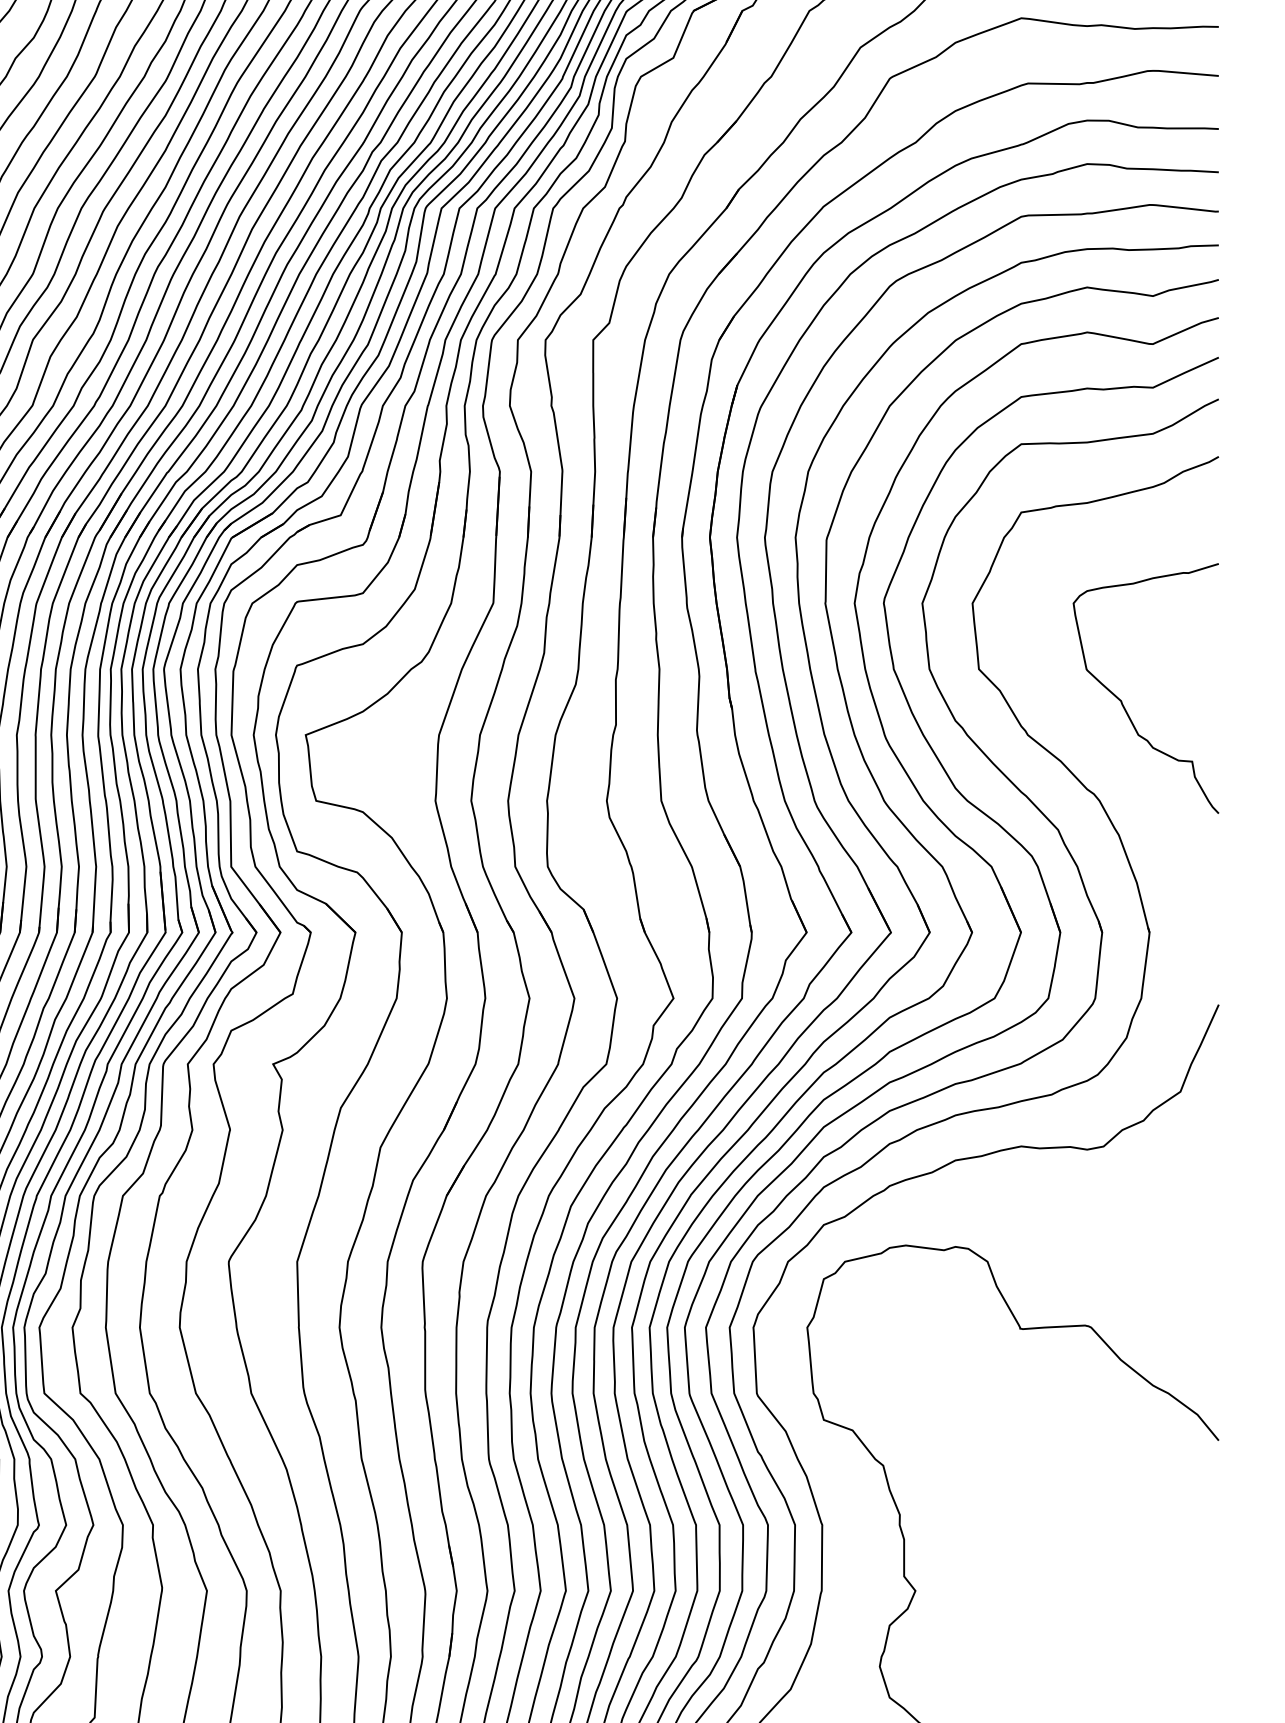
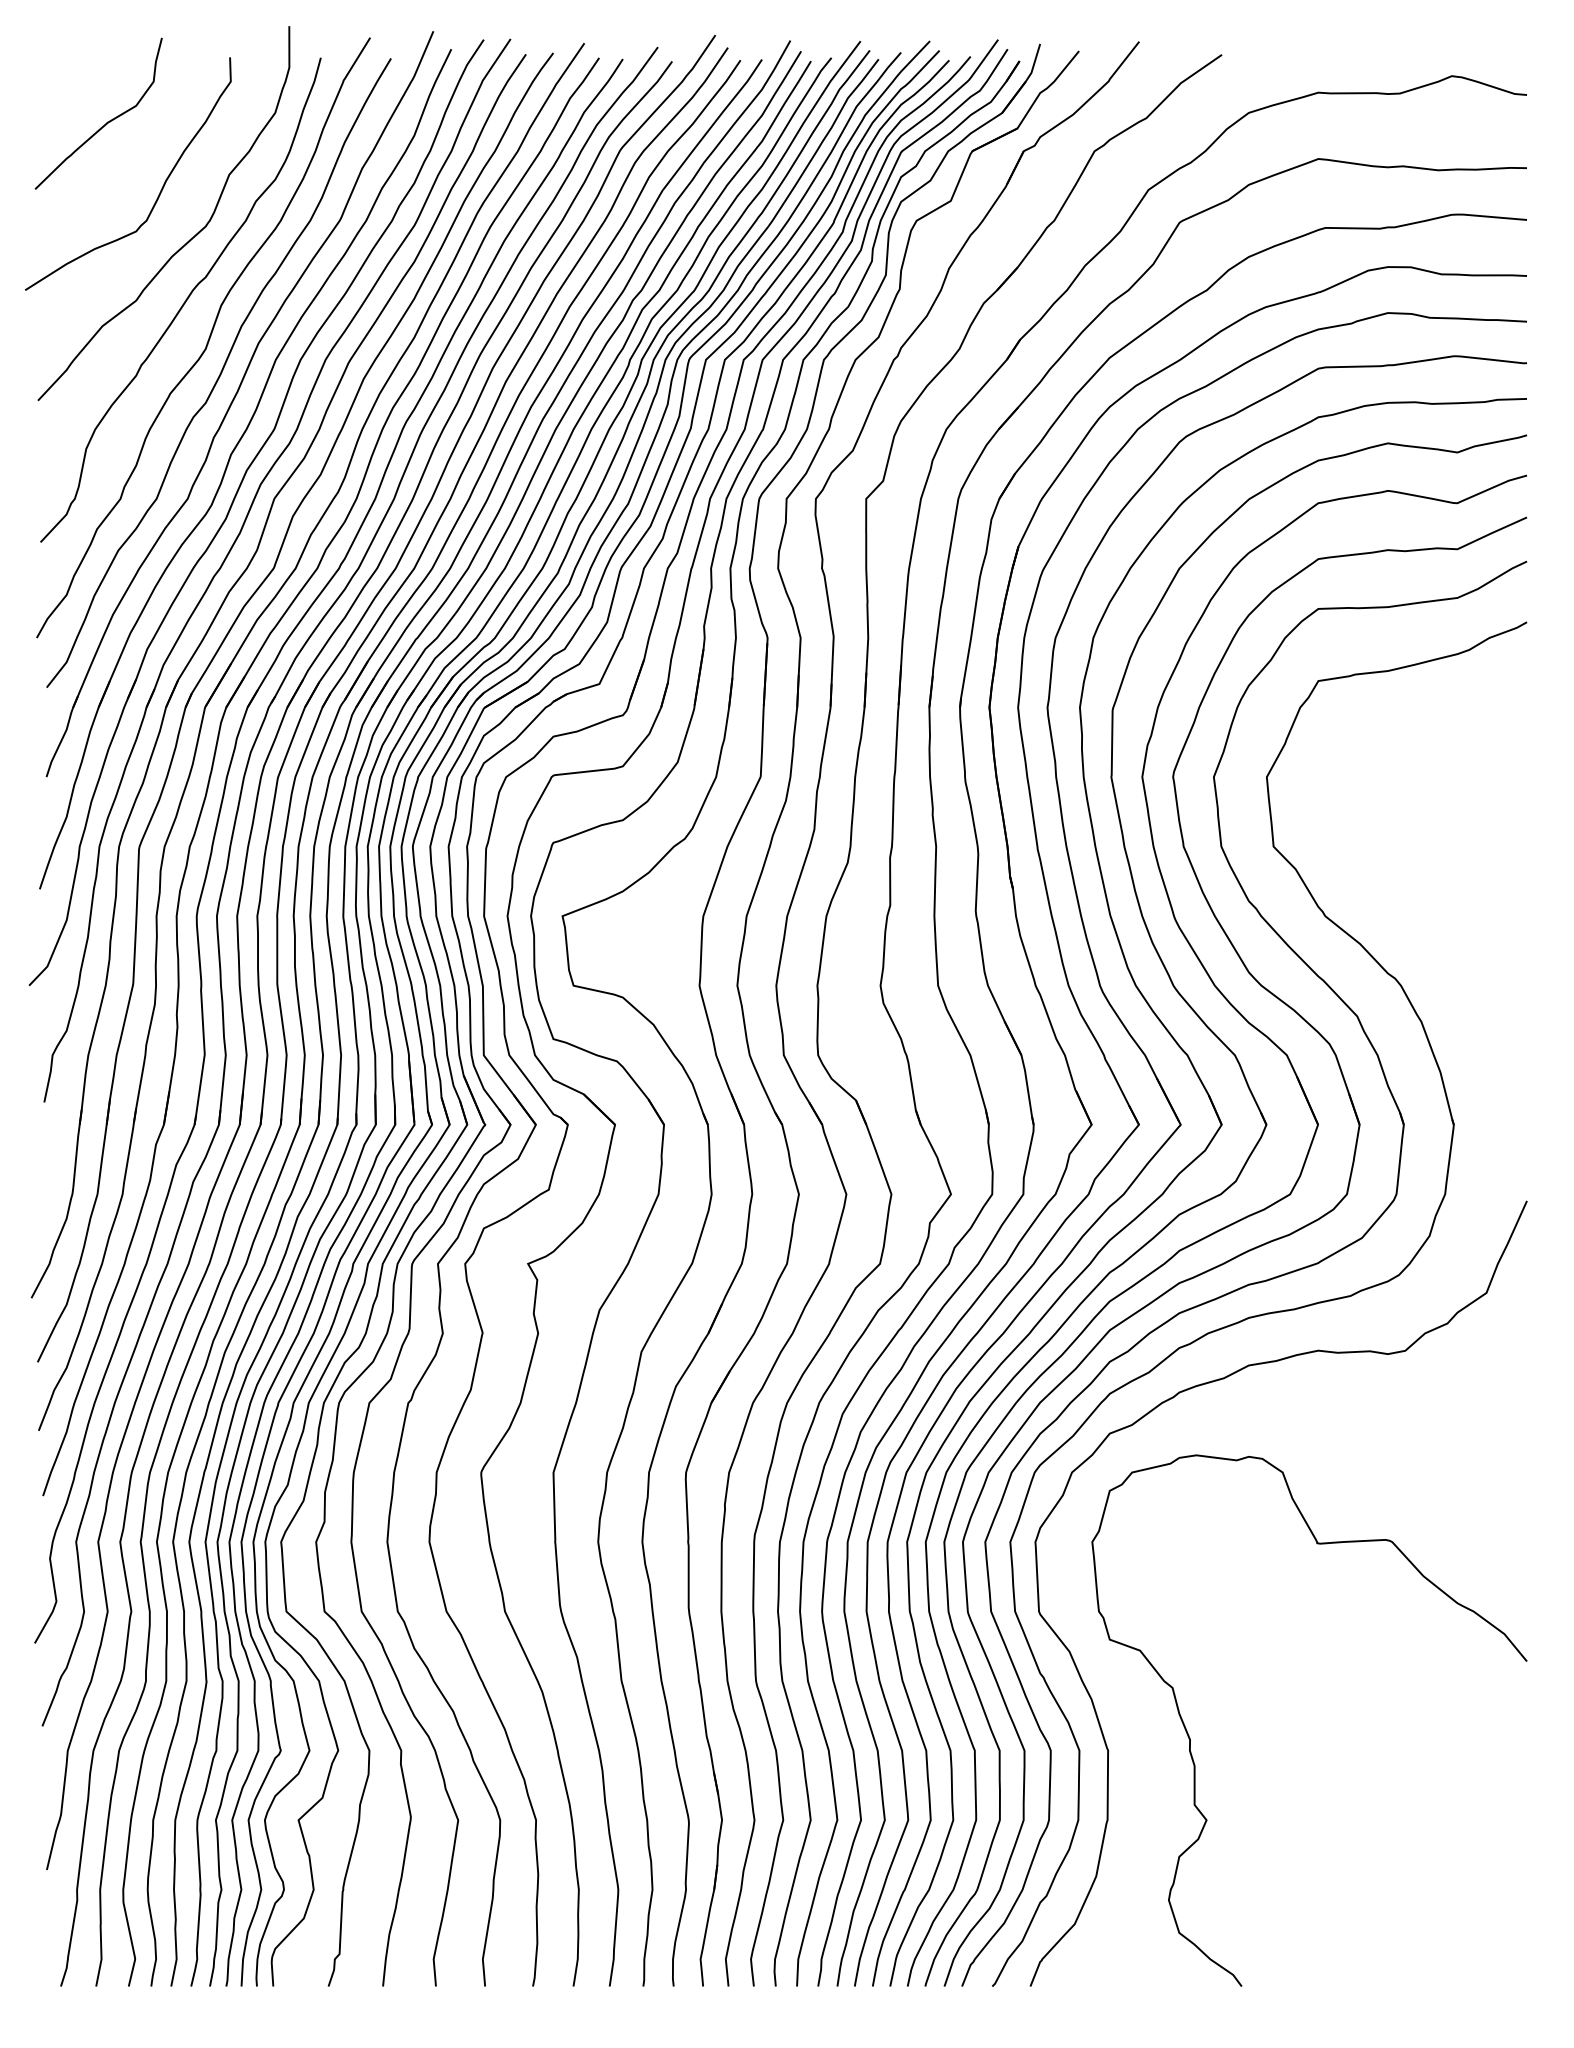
curve: (1121, 700) -> (1424, 879), removed

